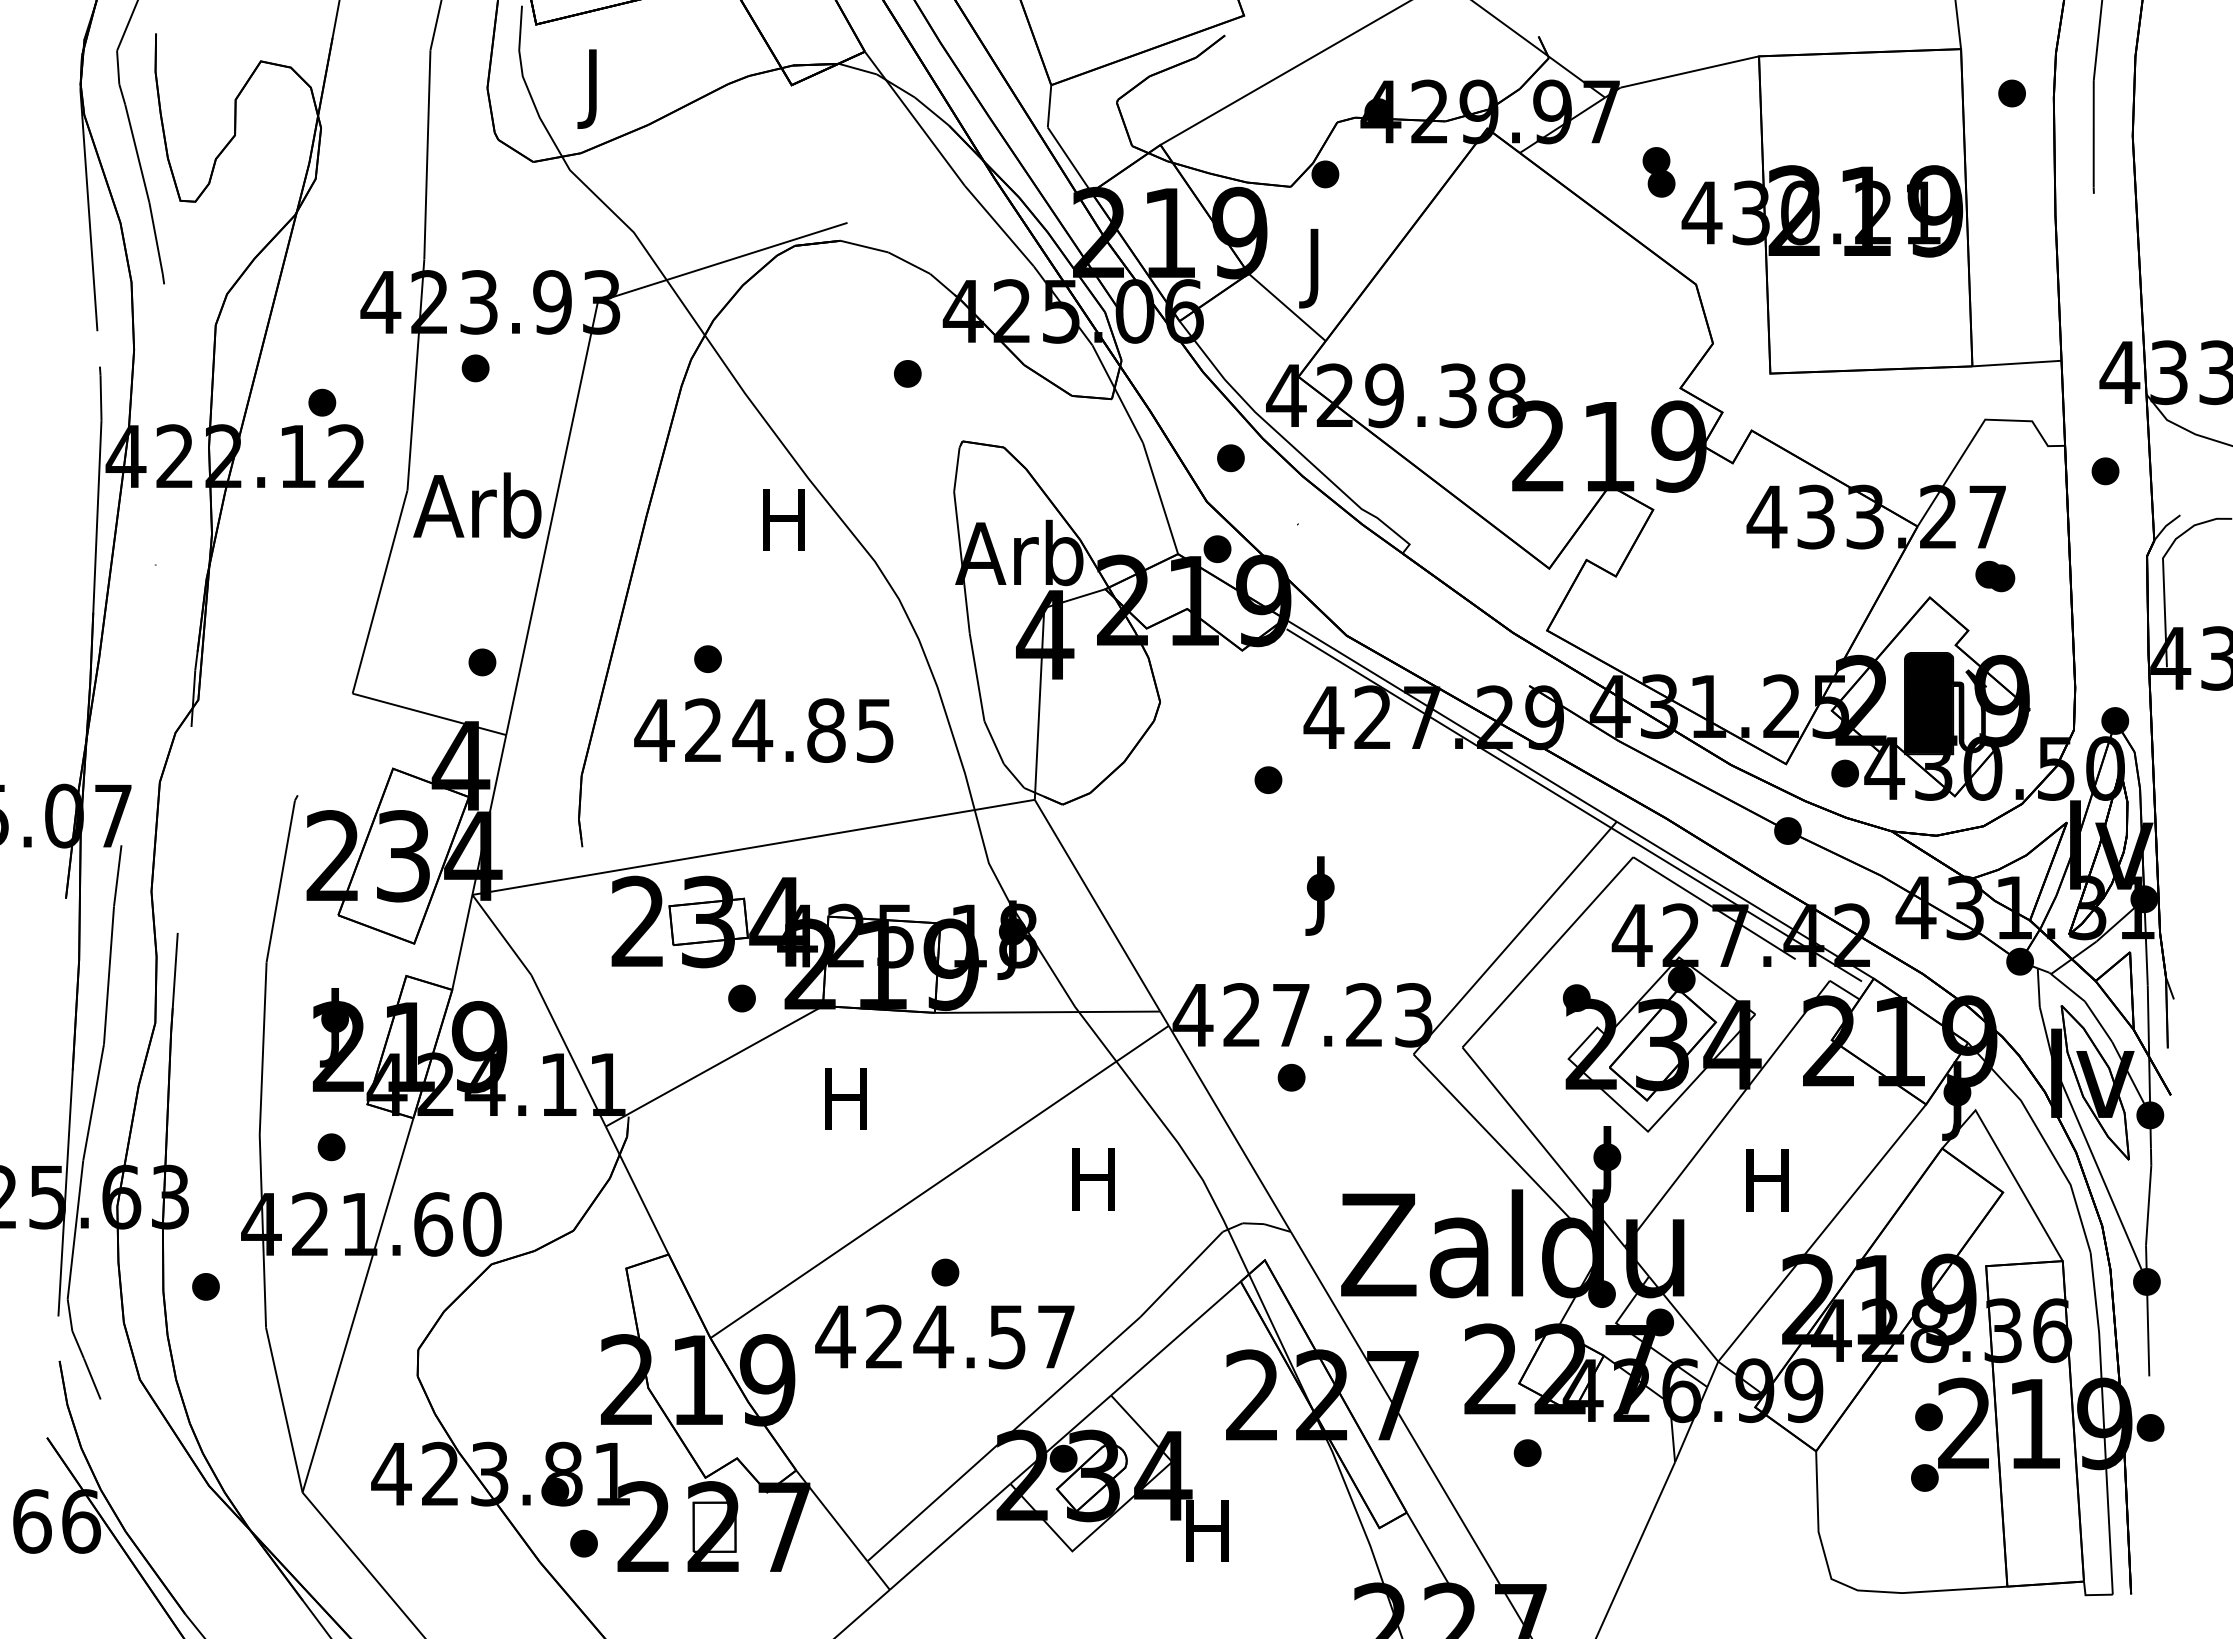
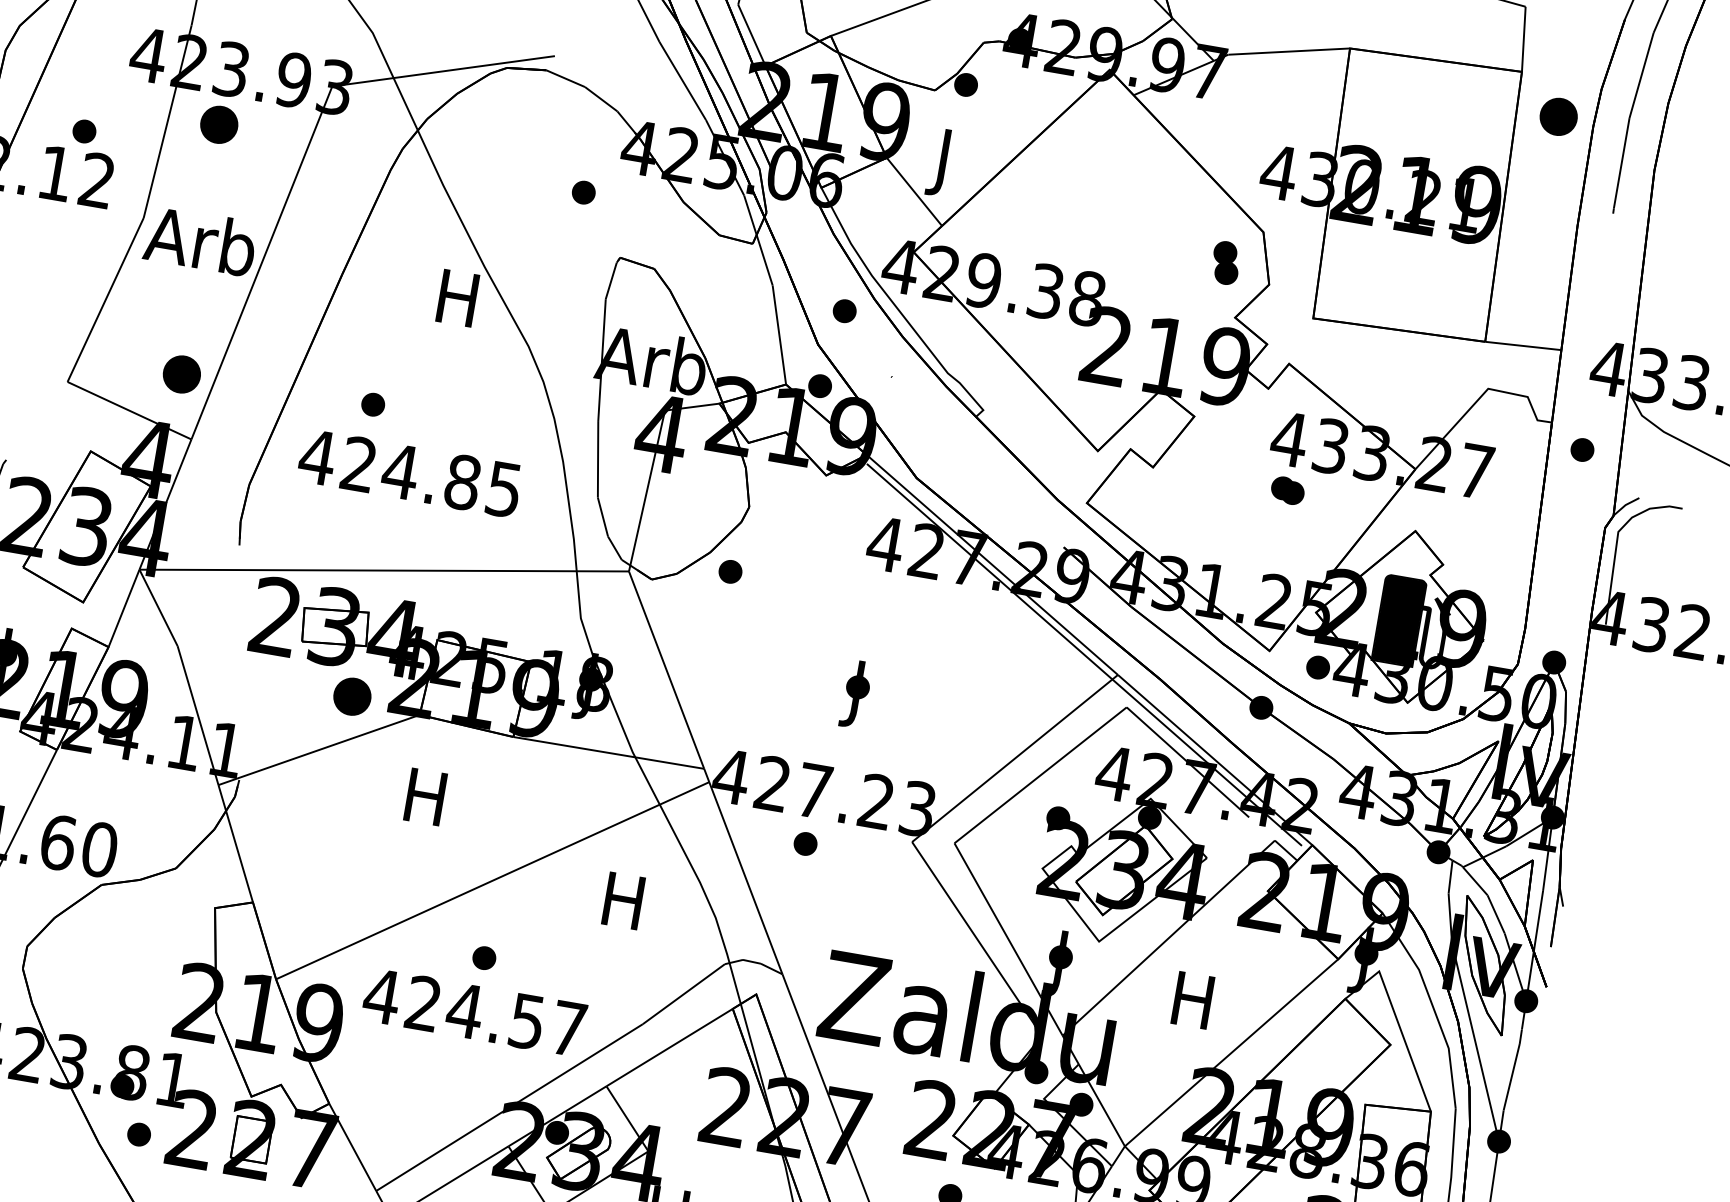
part: (2011, 93) -> (1558, 116), size x1.6
part: (1658, 172) -> (1225, 263), moved
part: (475, 368) -> (219, 124), size x1.6
part: (1995, 576) -> (1288, 490), moved
part: (482, 662) -> (181, 374), size x1.6
part: (1268, 779) -> (730, 571), moved
part: (741, 998) -> (351, 696), size x1.6

